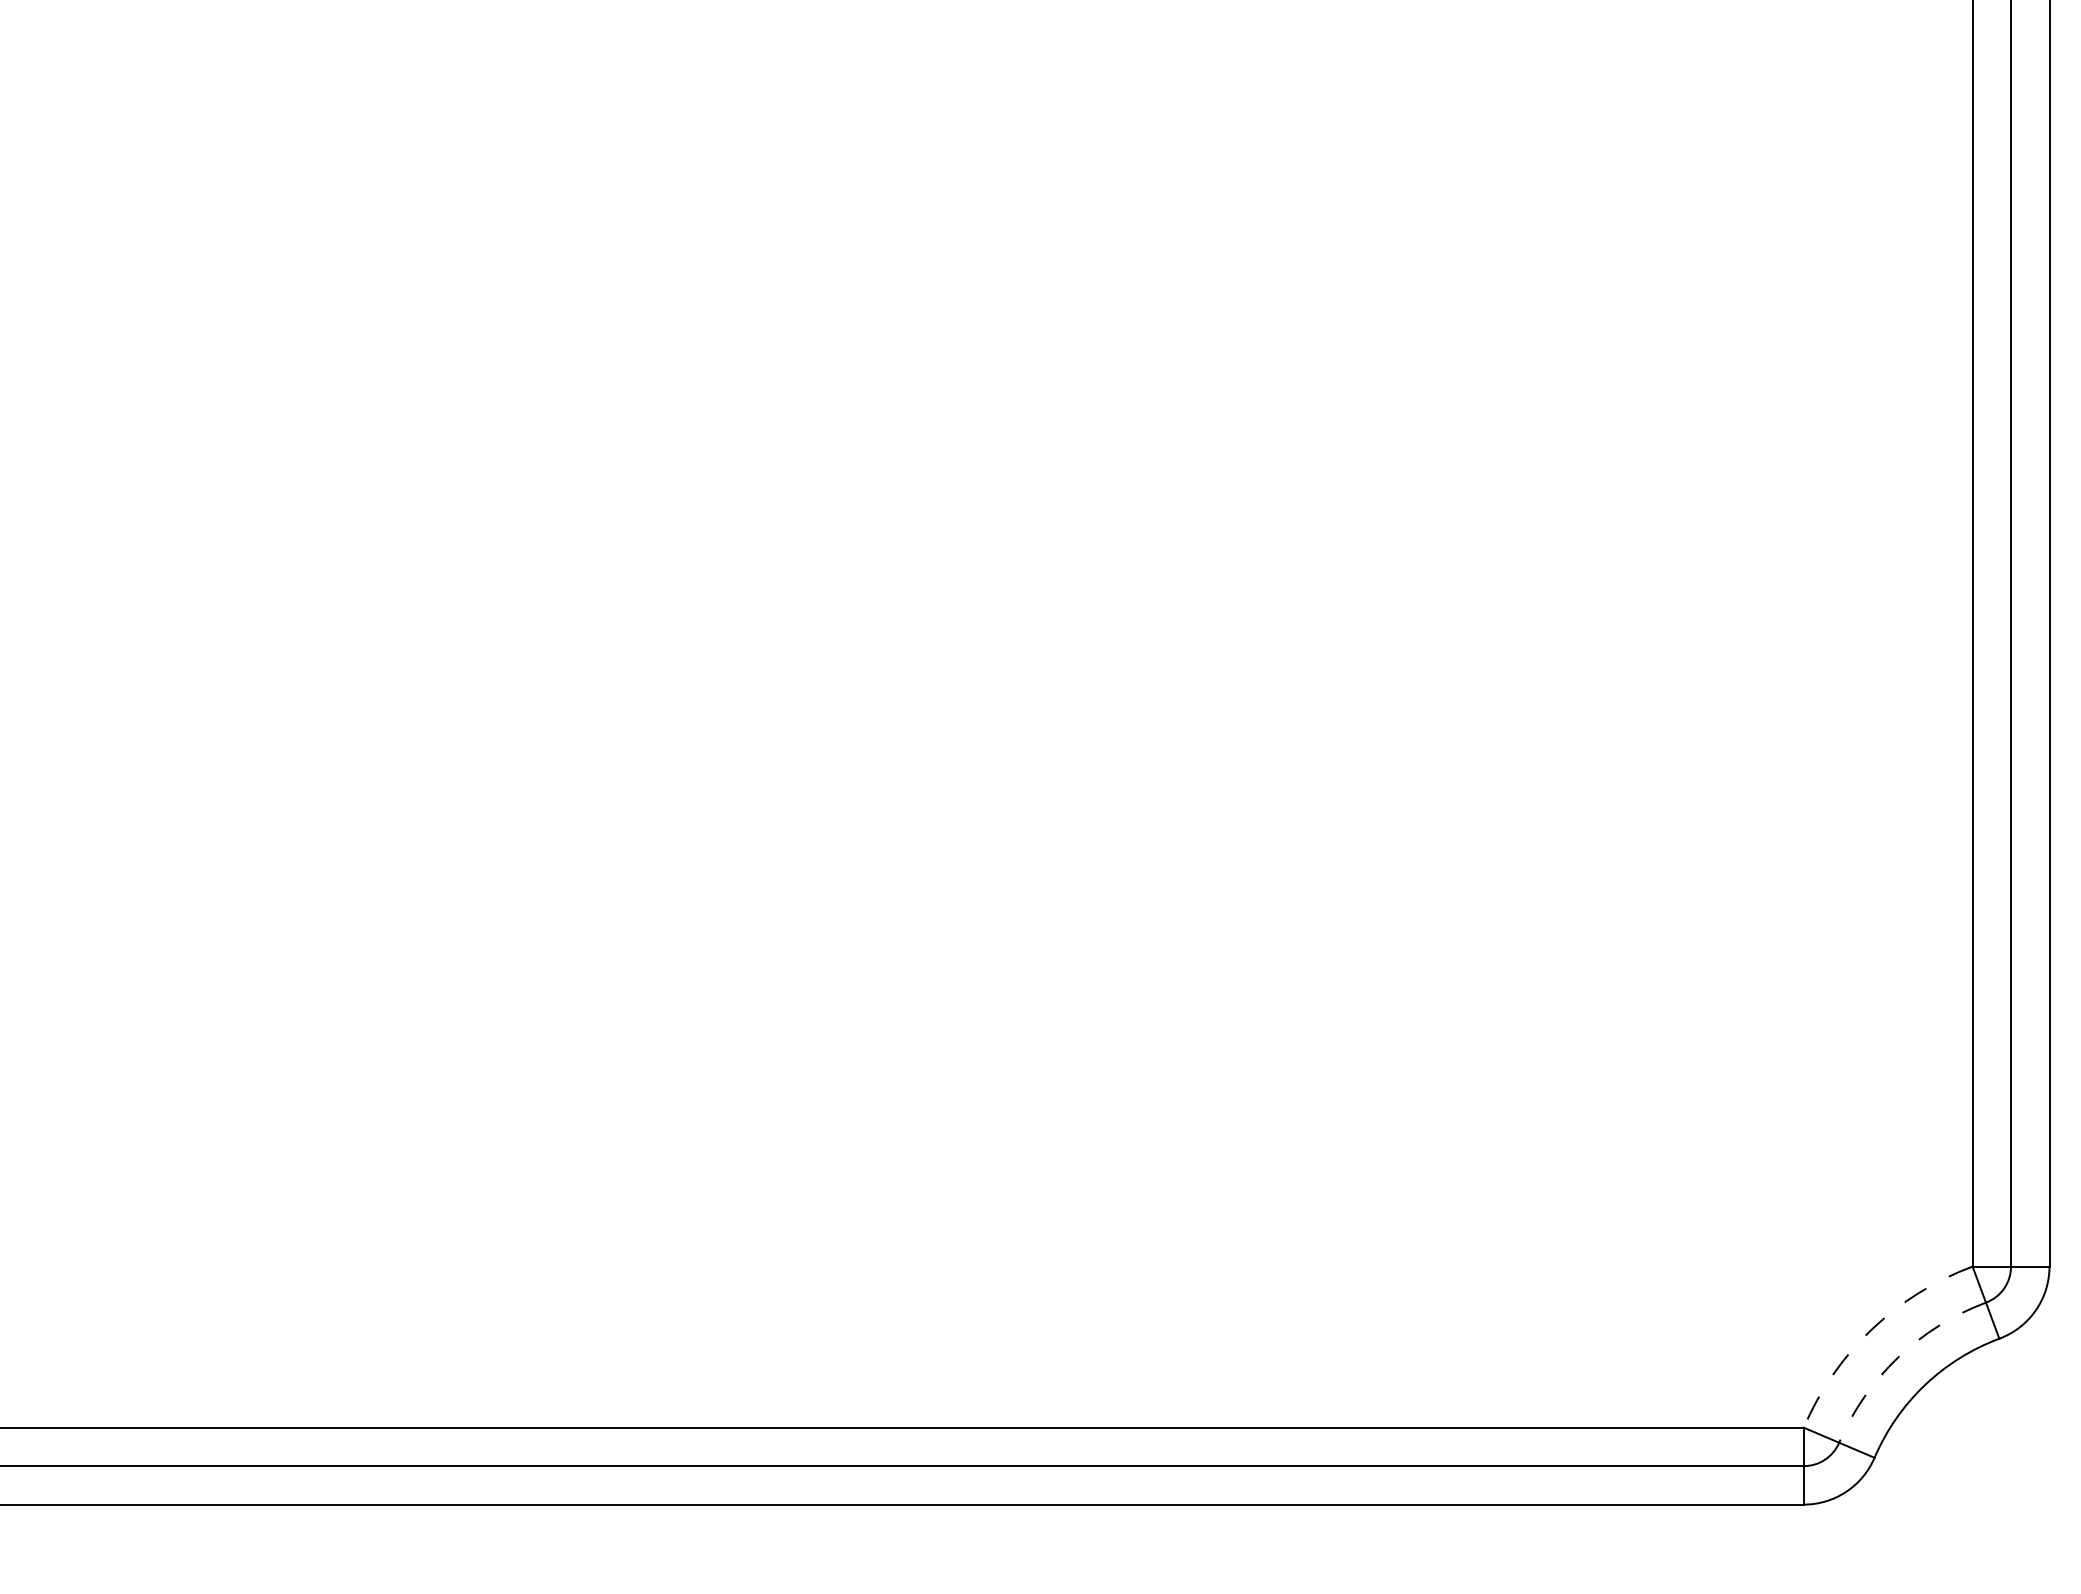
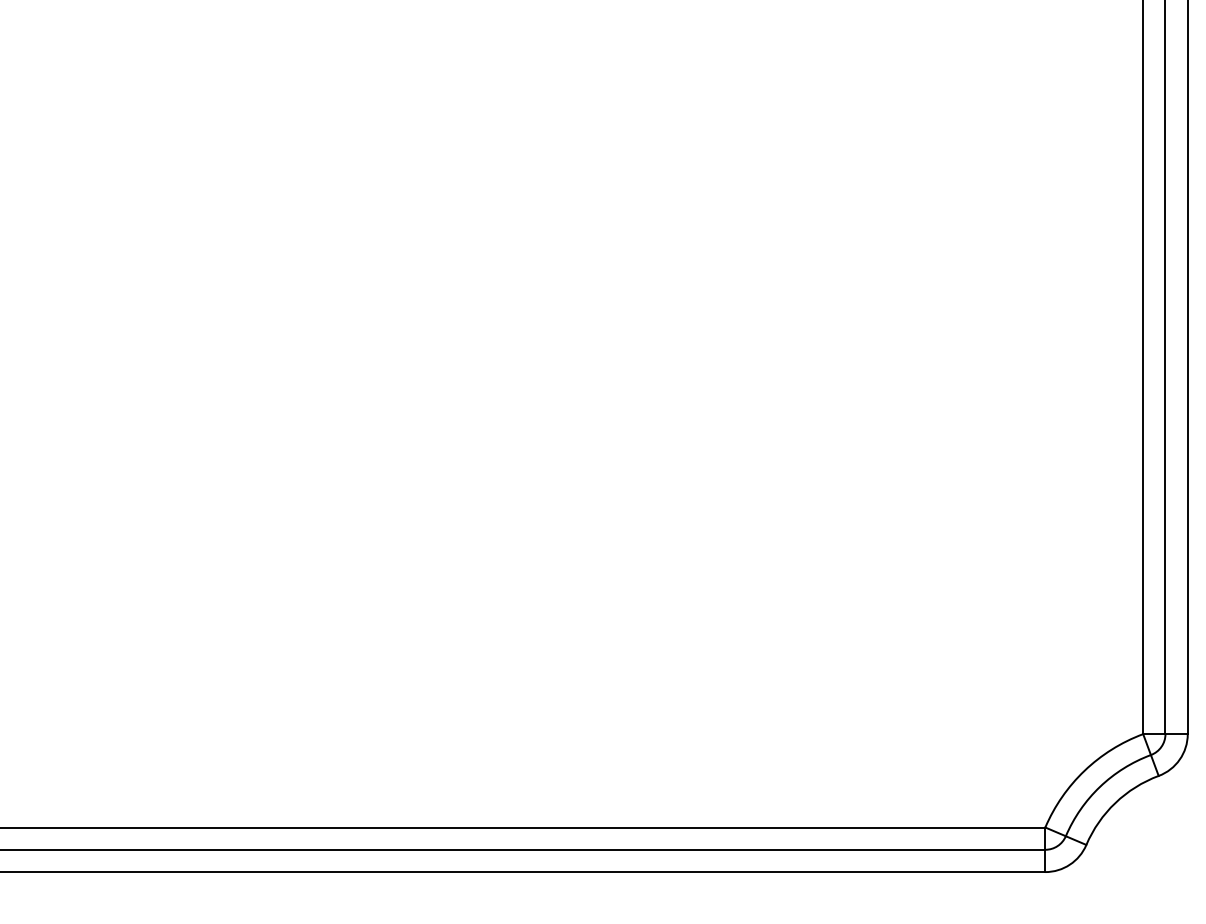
arc: (1871, 1329) -> (1084, 770), dashed -> solid
arc: (1898, 1356) -> (1100, 786), dashed -> solid

